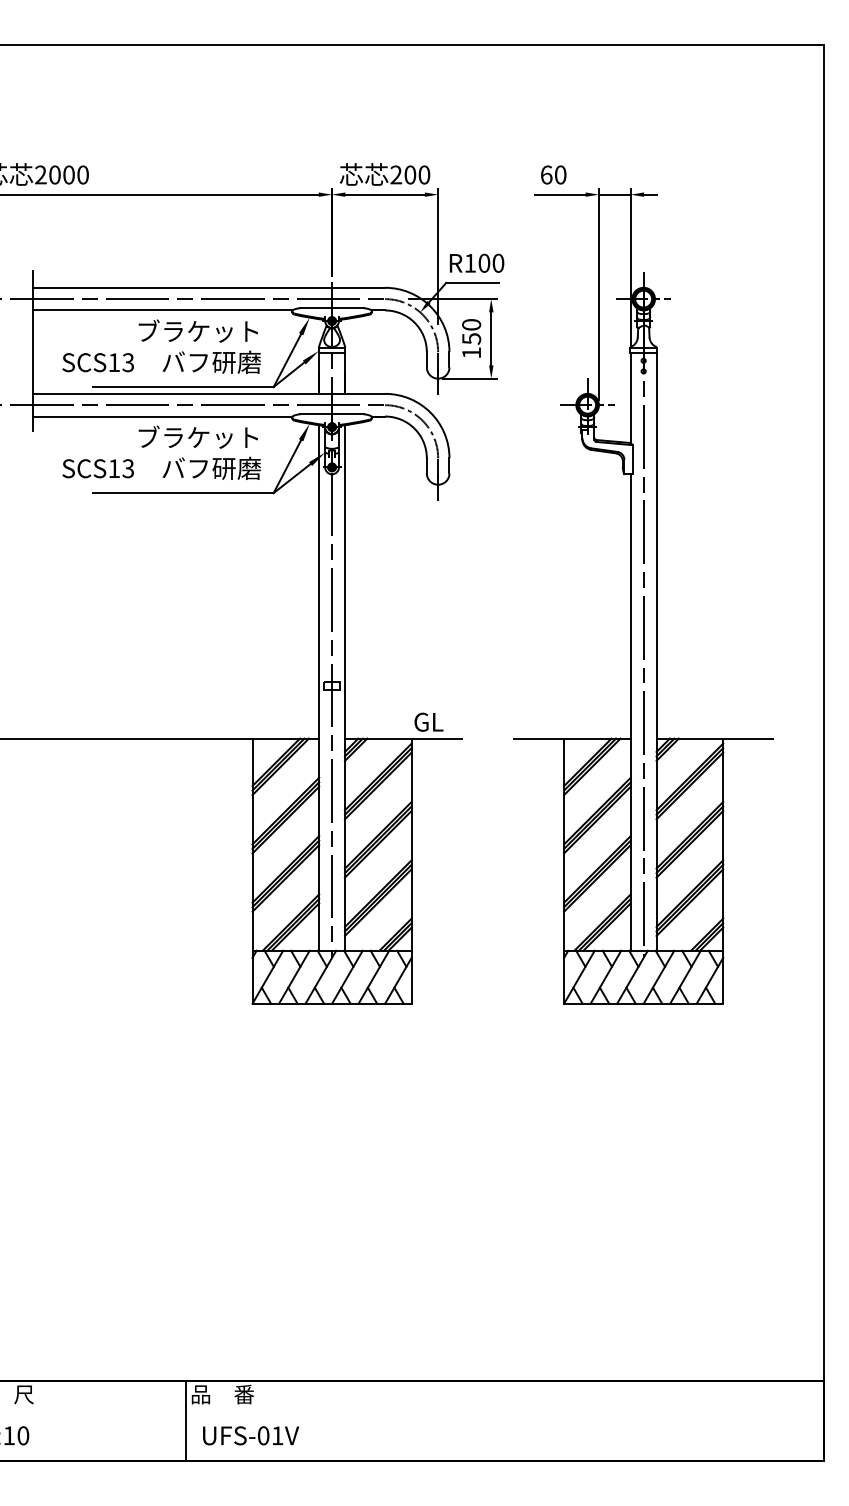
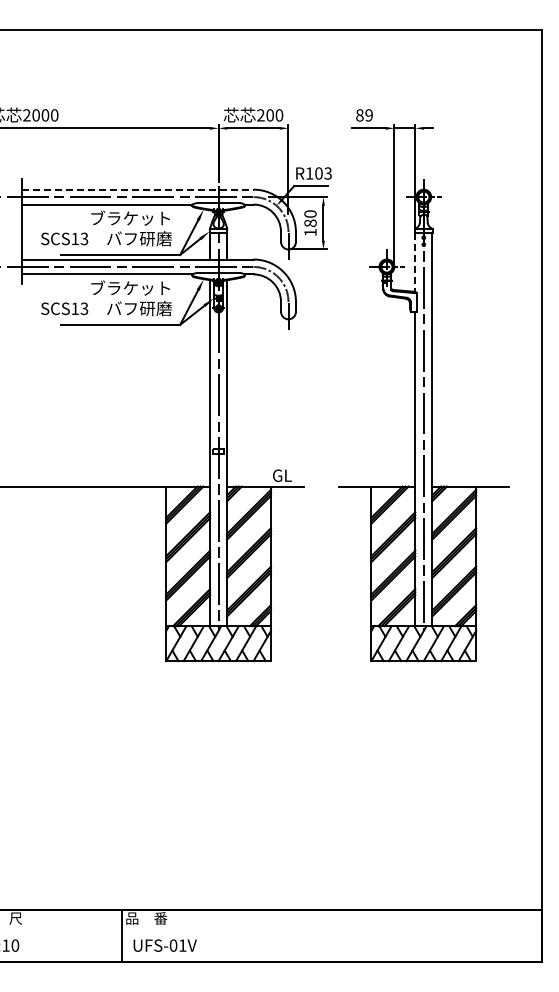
text: (553, 175) -> (364, 115), 60 -> 89
text: (497, 263) -> (327, 173), R100 -> R103
line: (208, 287) -> (137, 189), solid -> dashed
text: (471, 339) -> (310, 223), 150 -> 180
line: (631, 398) -> (415, 262), solid -> dashed

